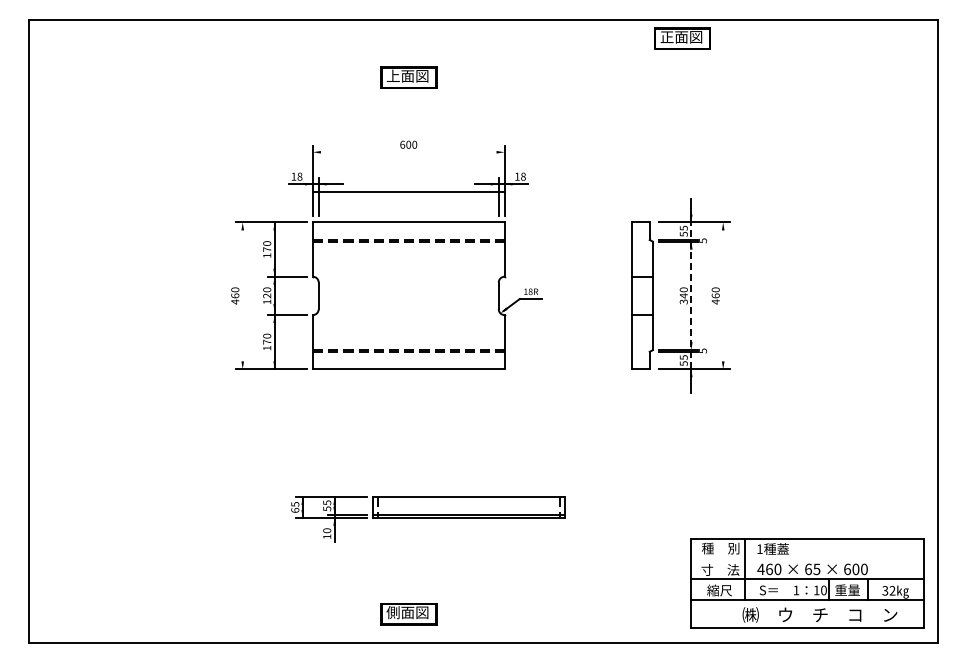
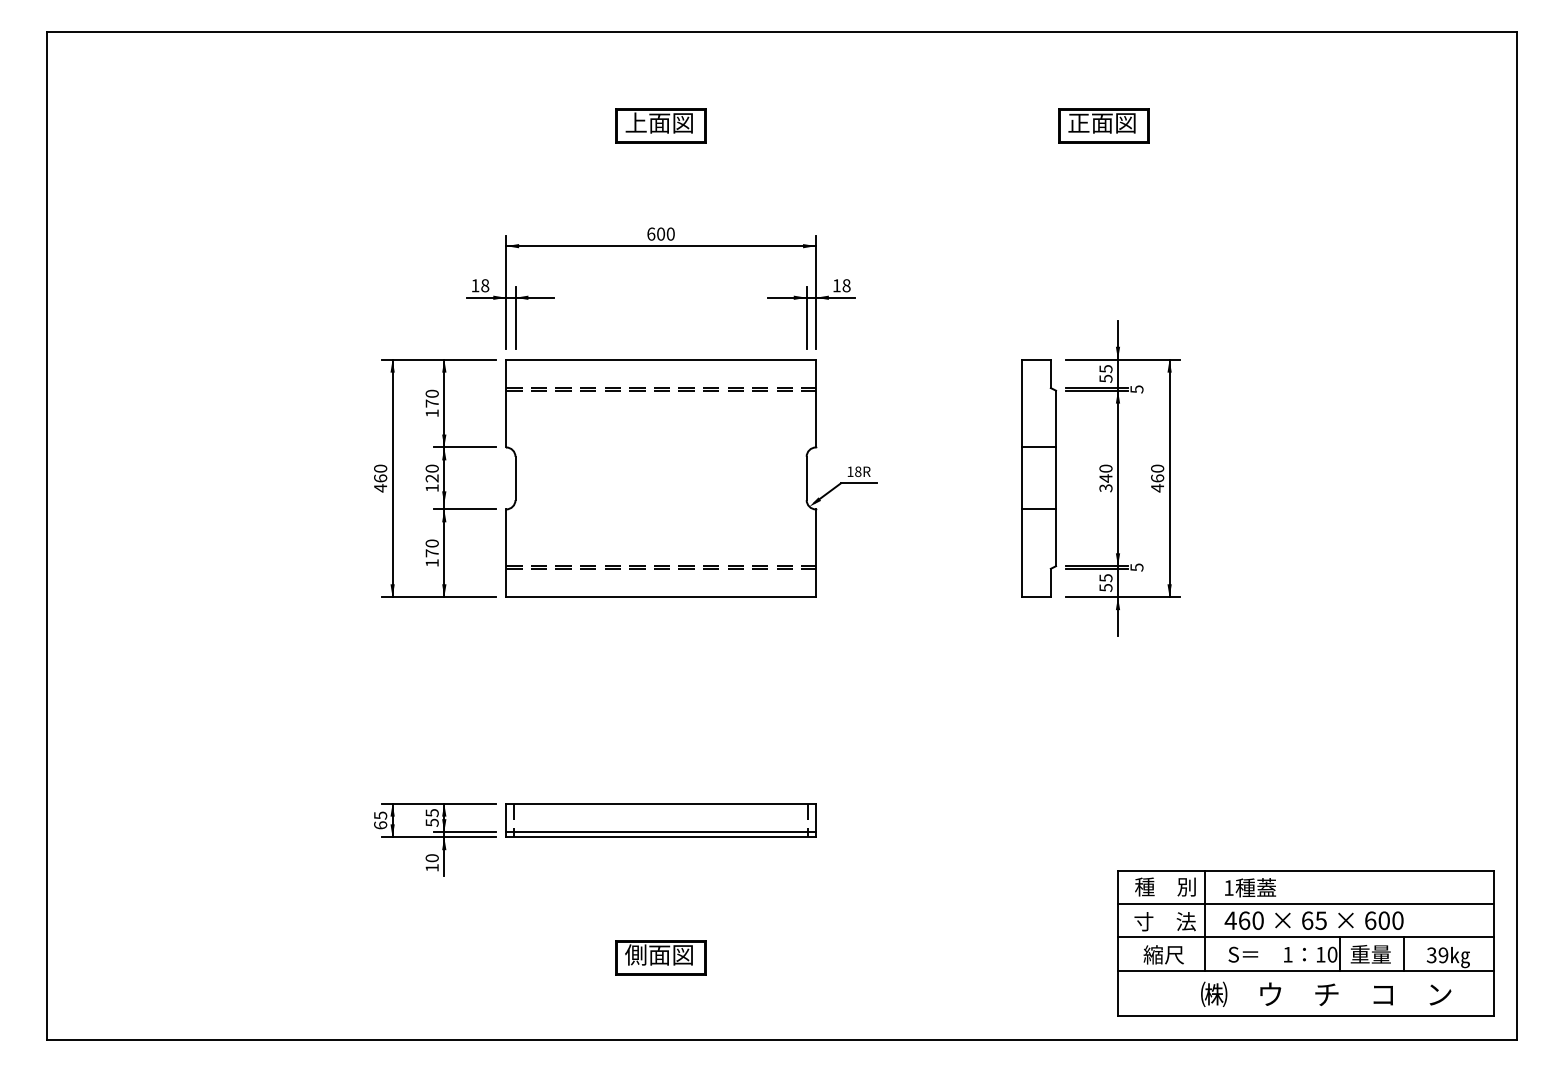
part: (682, 38) -> (1103, 125), moved
line: (408, 192) -> (660, 246), moved
line: (242, 295) -> (392, 477), added
line: (691, 295) -> (1118, 477), dashed -> solid
line: (723, 295) -> (1170, 477), added
part: (428, 519) -> (596, 840), moved
line: (807, 559) -> (1305, 904), added
text: (892, 590) -> (1443, 954), 32 -> 39
part: (408, 614) -> (660, 958), moved

